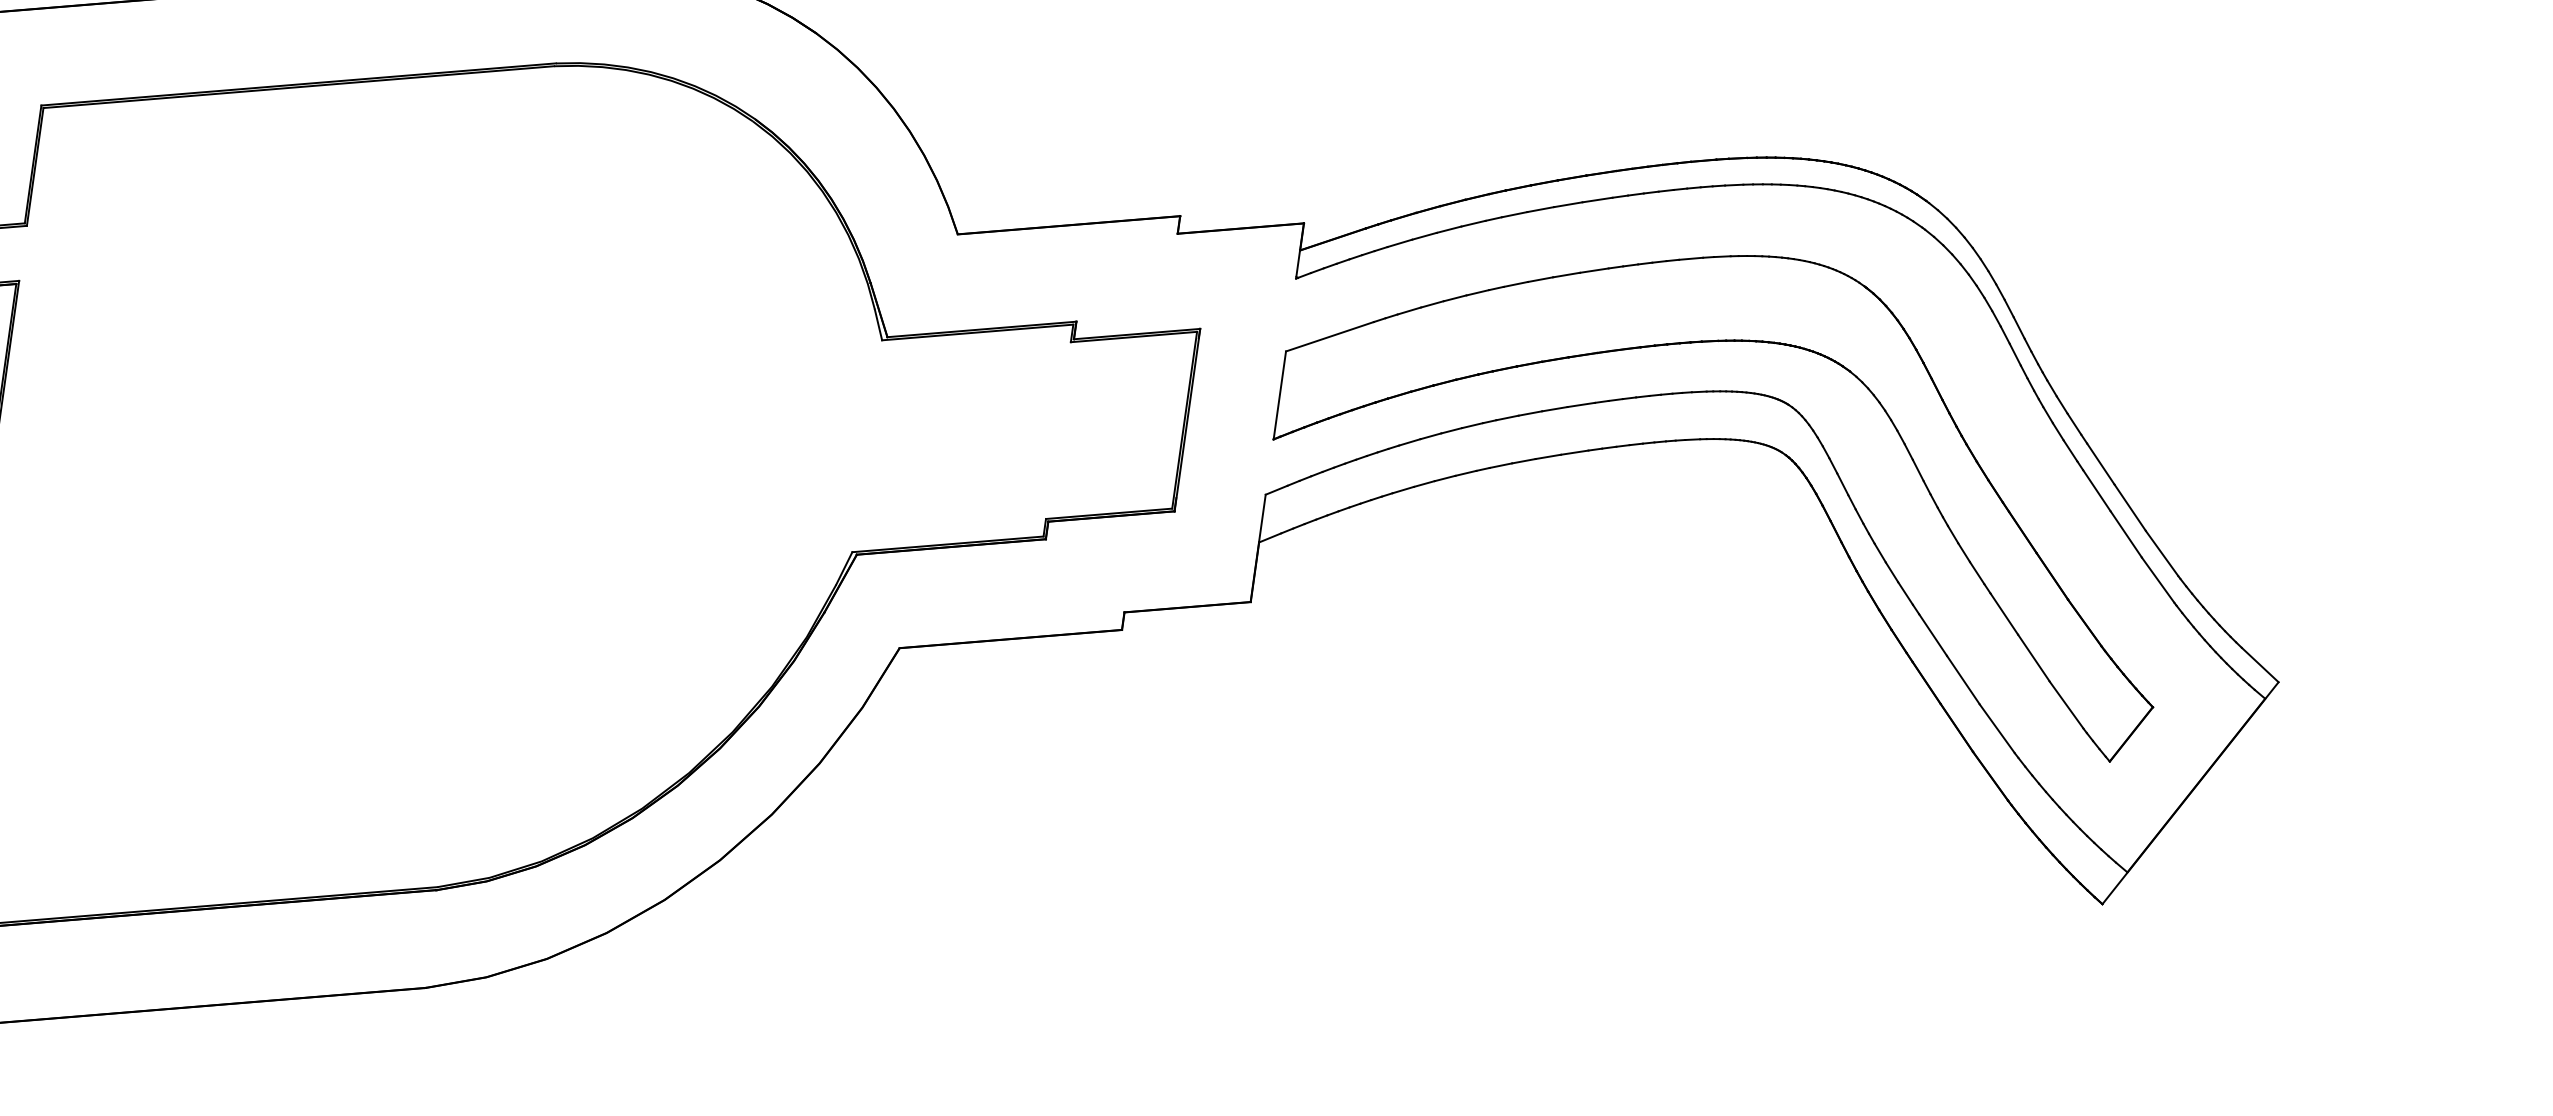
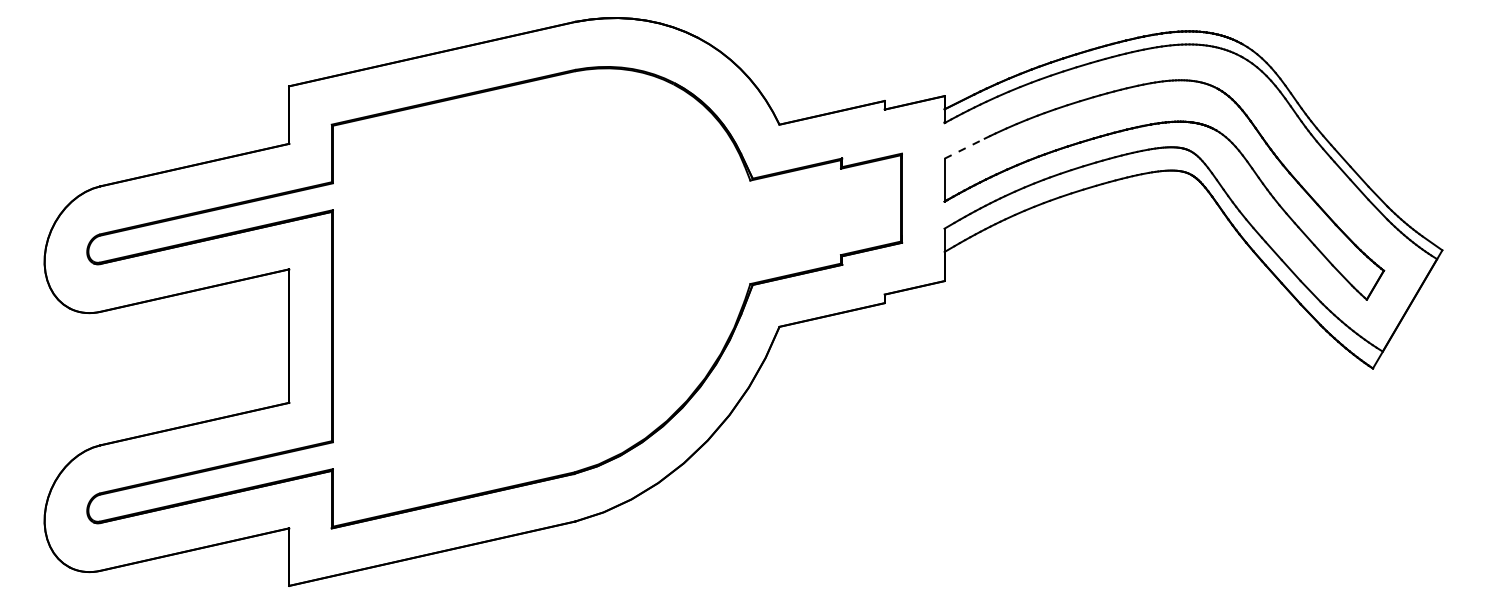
line: (1331, 336) -> (965, 148), solid -> dashed

